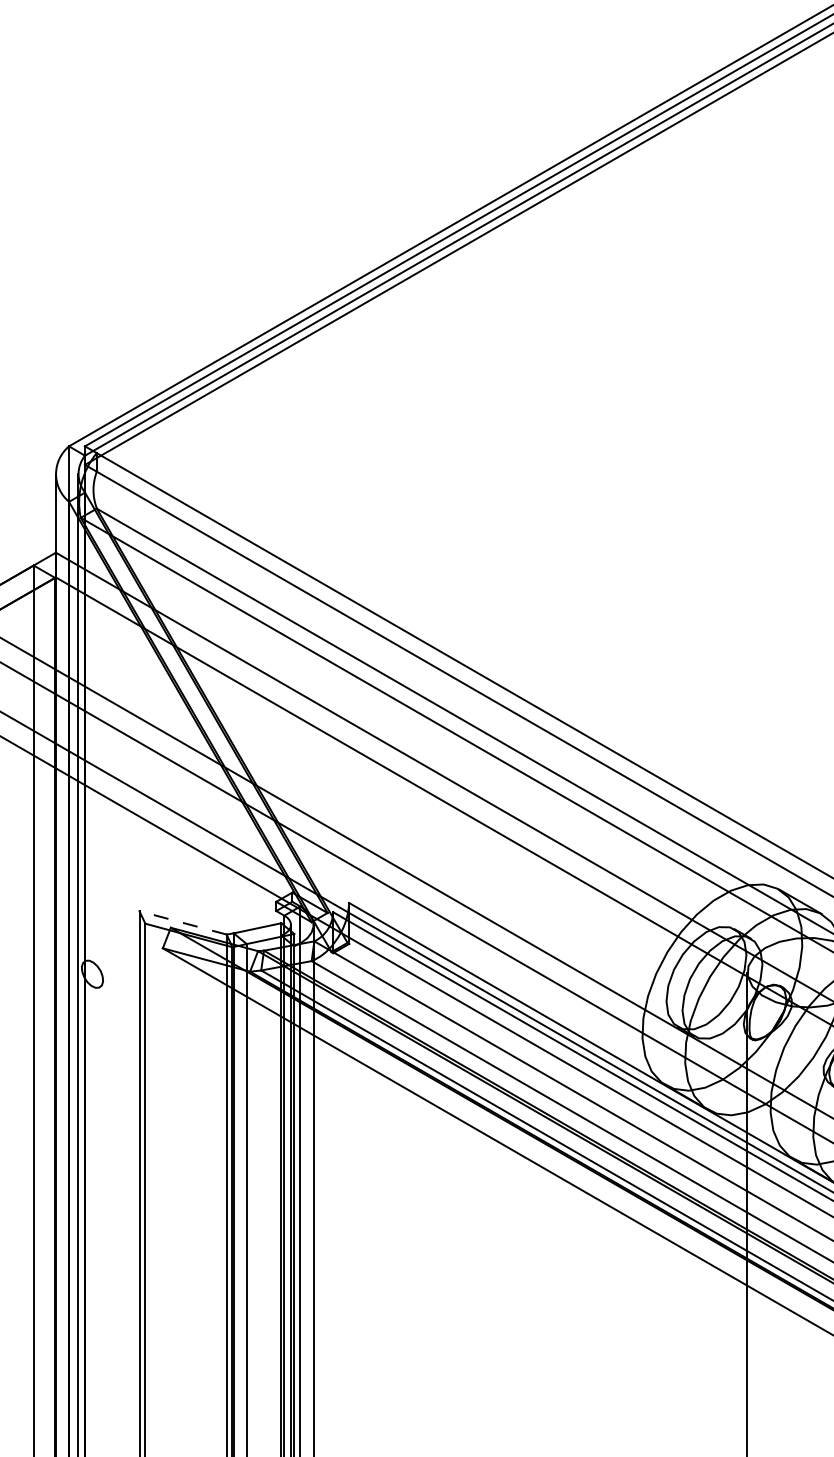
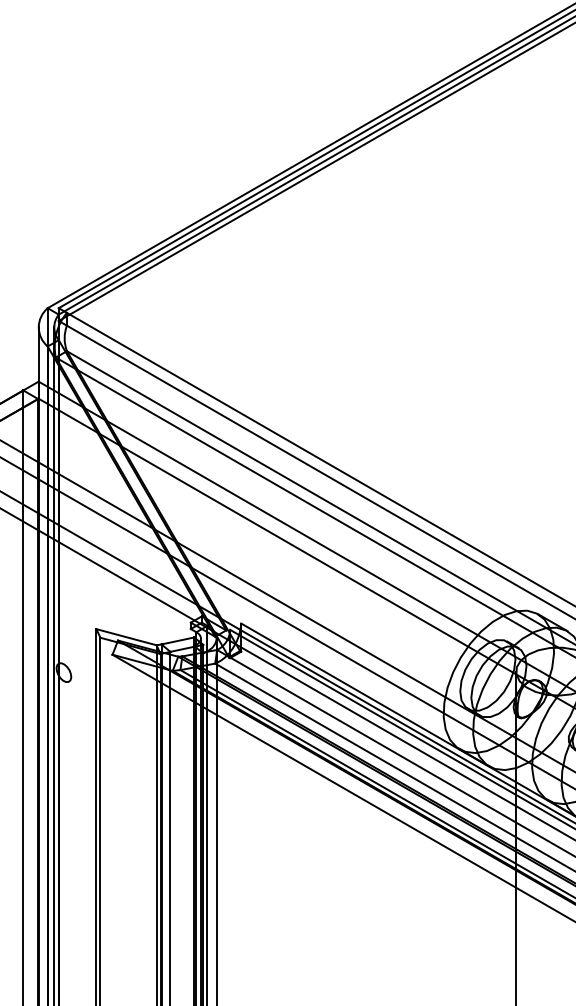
line: (183, 923) -> (126, 637), dashed -> solid

